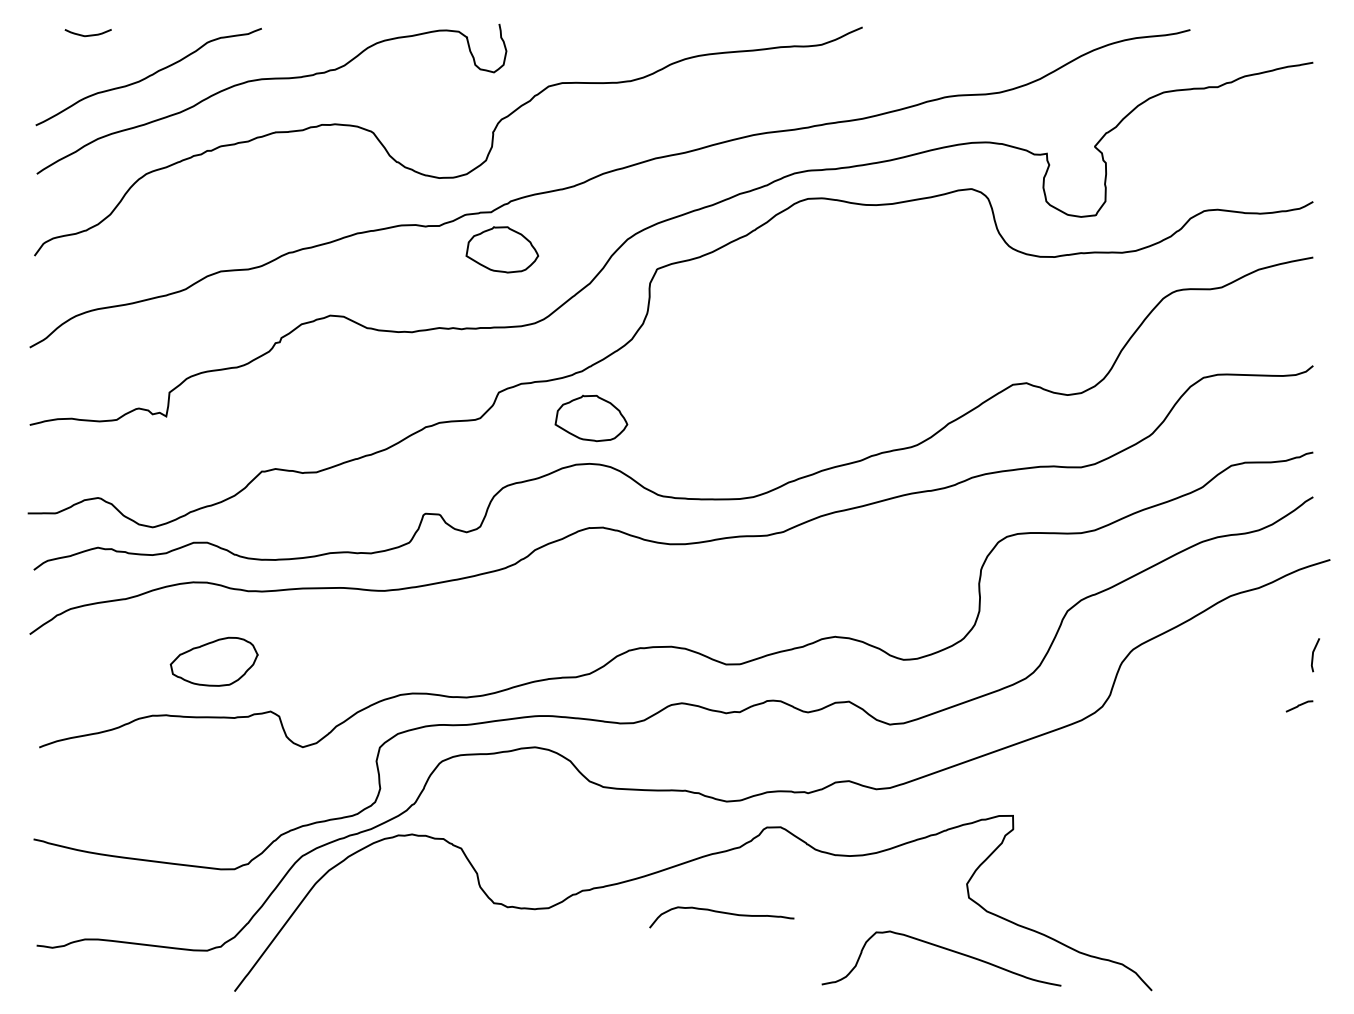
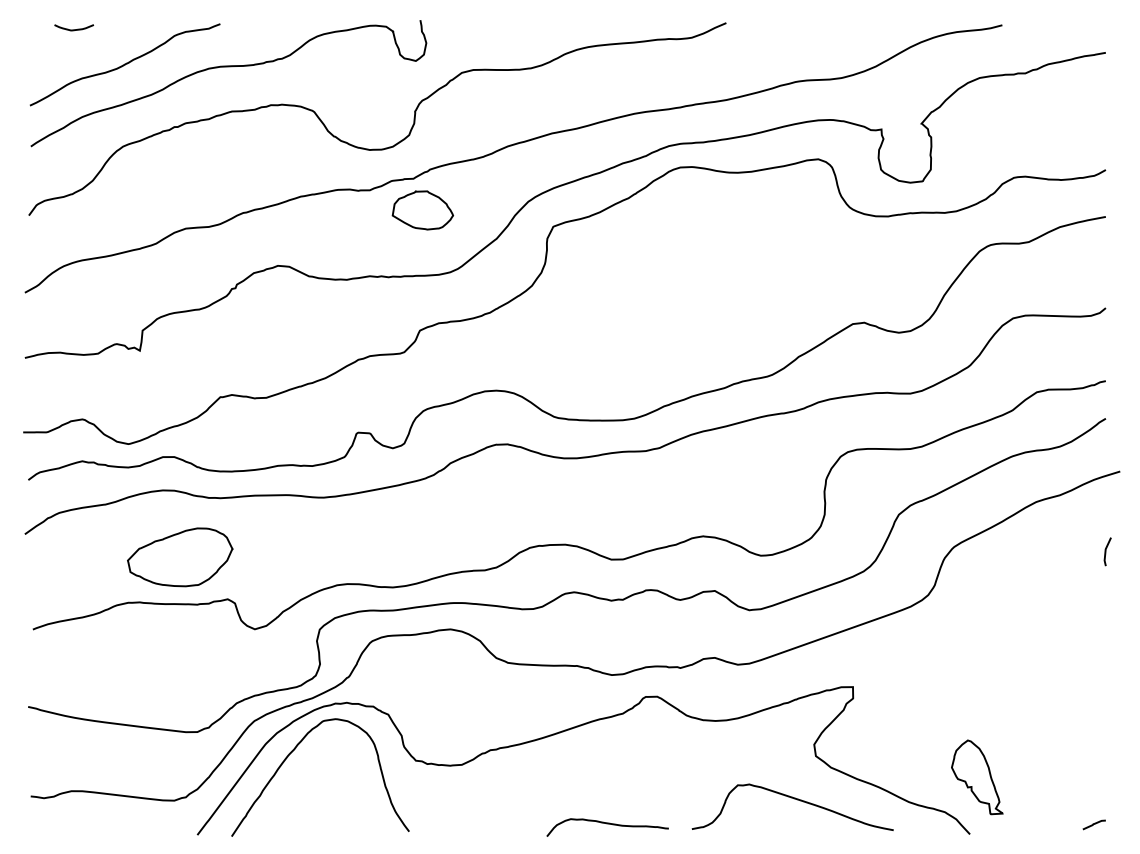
part: (590, 418) -> (497, 352), removed
part: (214, 661) -> (180, 557), size x1.43
curve: (1298, 705) -> (1093, 824), moved
curve: (349, 891) -> (294, 750), added
curve: (721, 913) -> (607, 824), moved
part: (1160, 923) -> (977, 777), added

